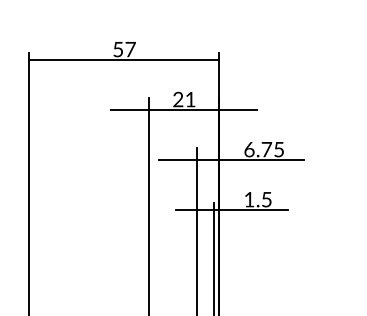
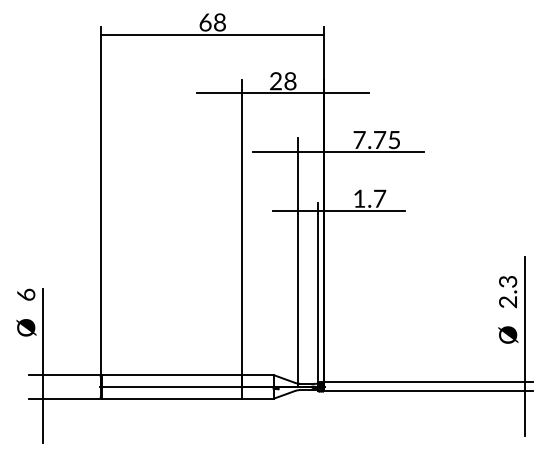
text: (124, 49) -> (212, 22), 57 -> 68
text: (190, 99) -> (290, 81), 21 -> 28
text: (249, 150) -> (359, 140), 6.75 -> 7.75
text: (267, 199) -> (380, 198), 1.5 -> 1.7

